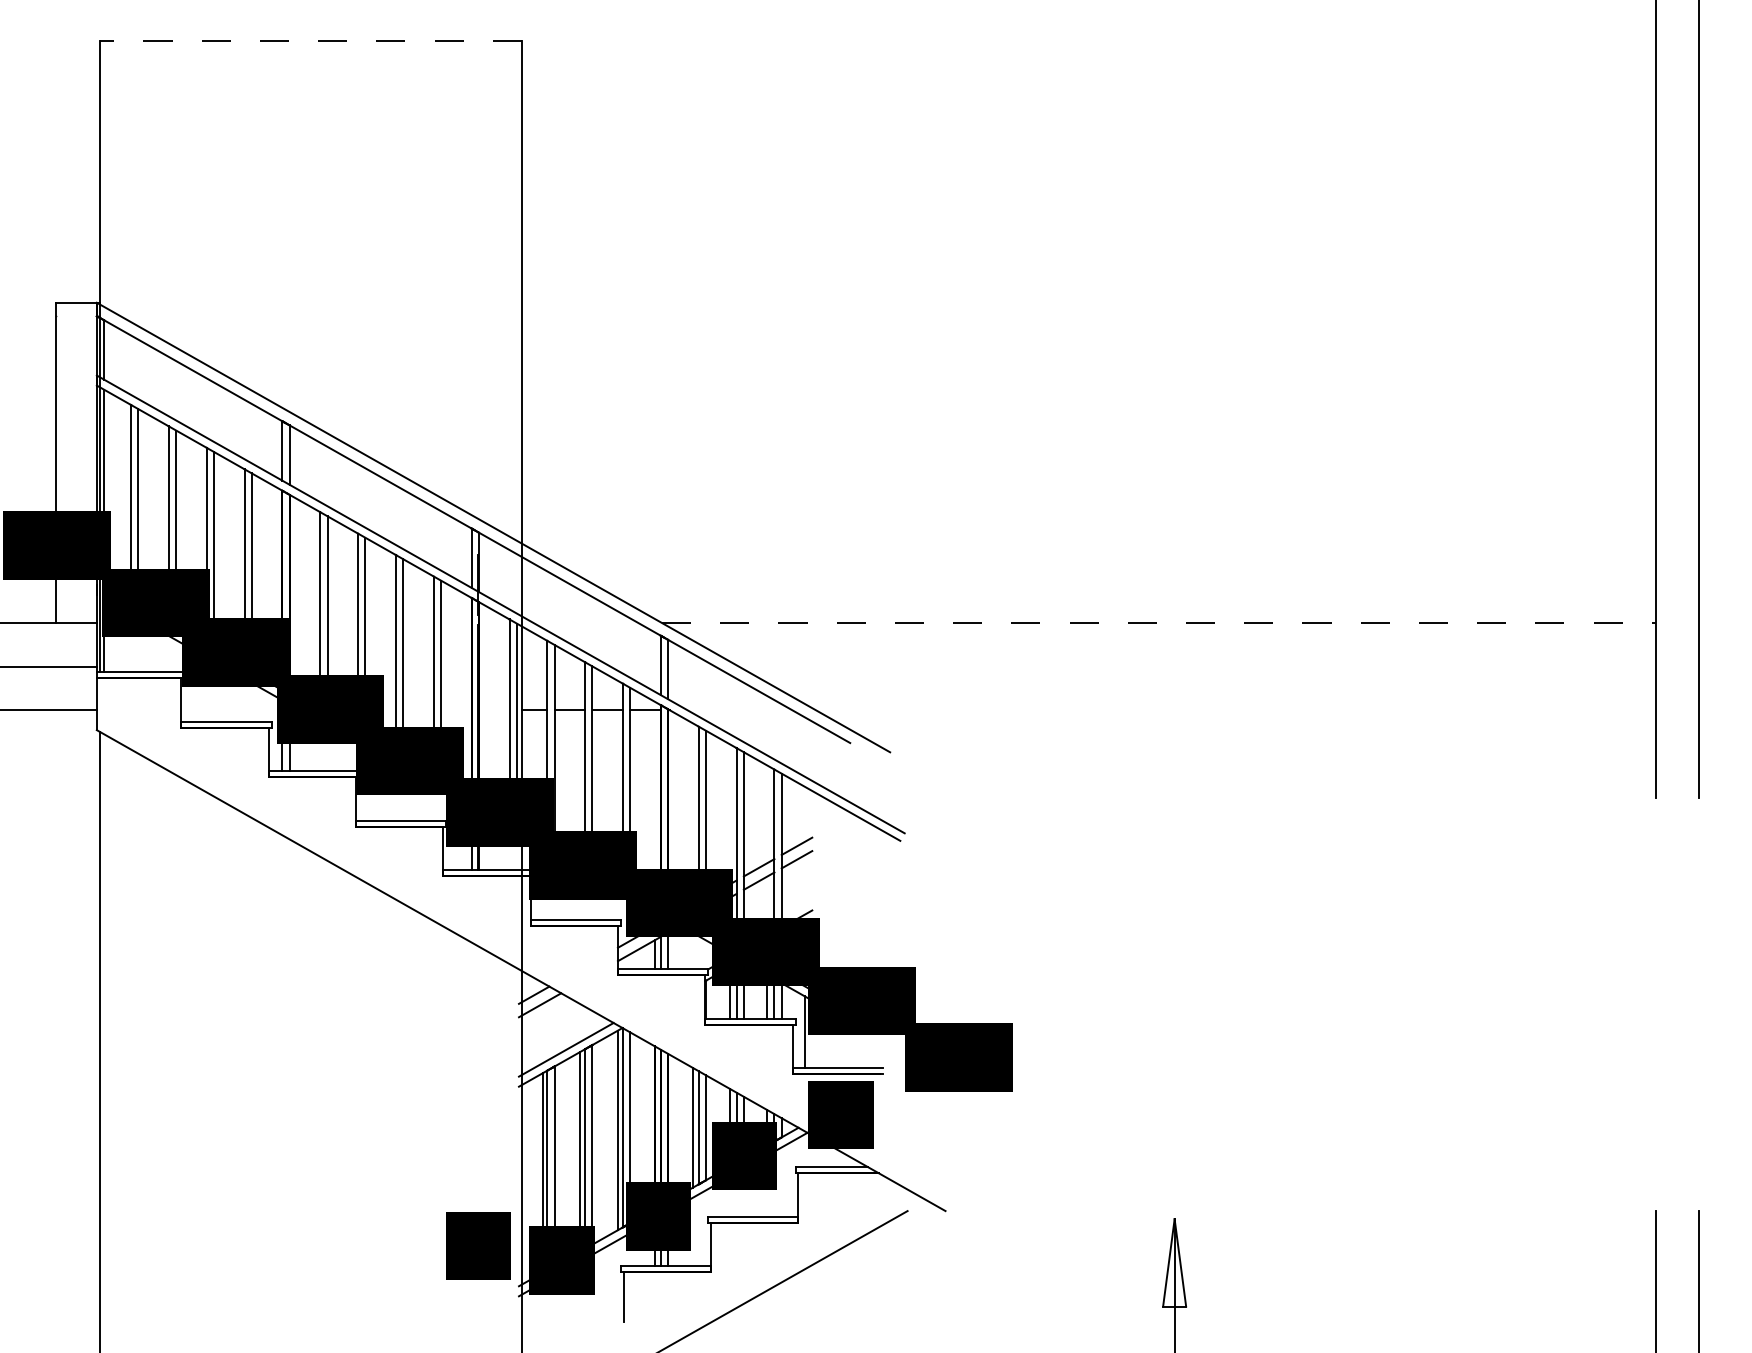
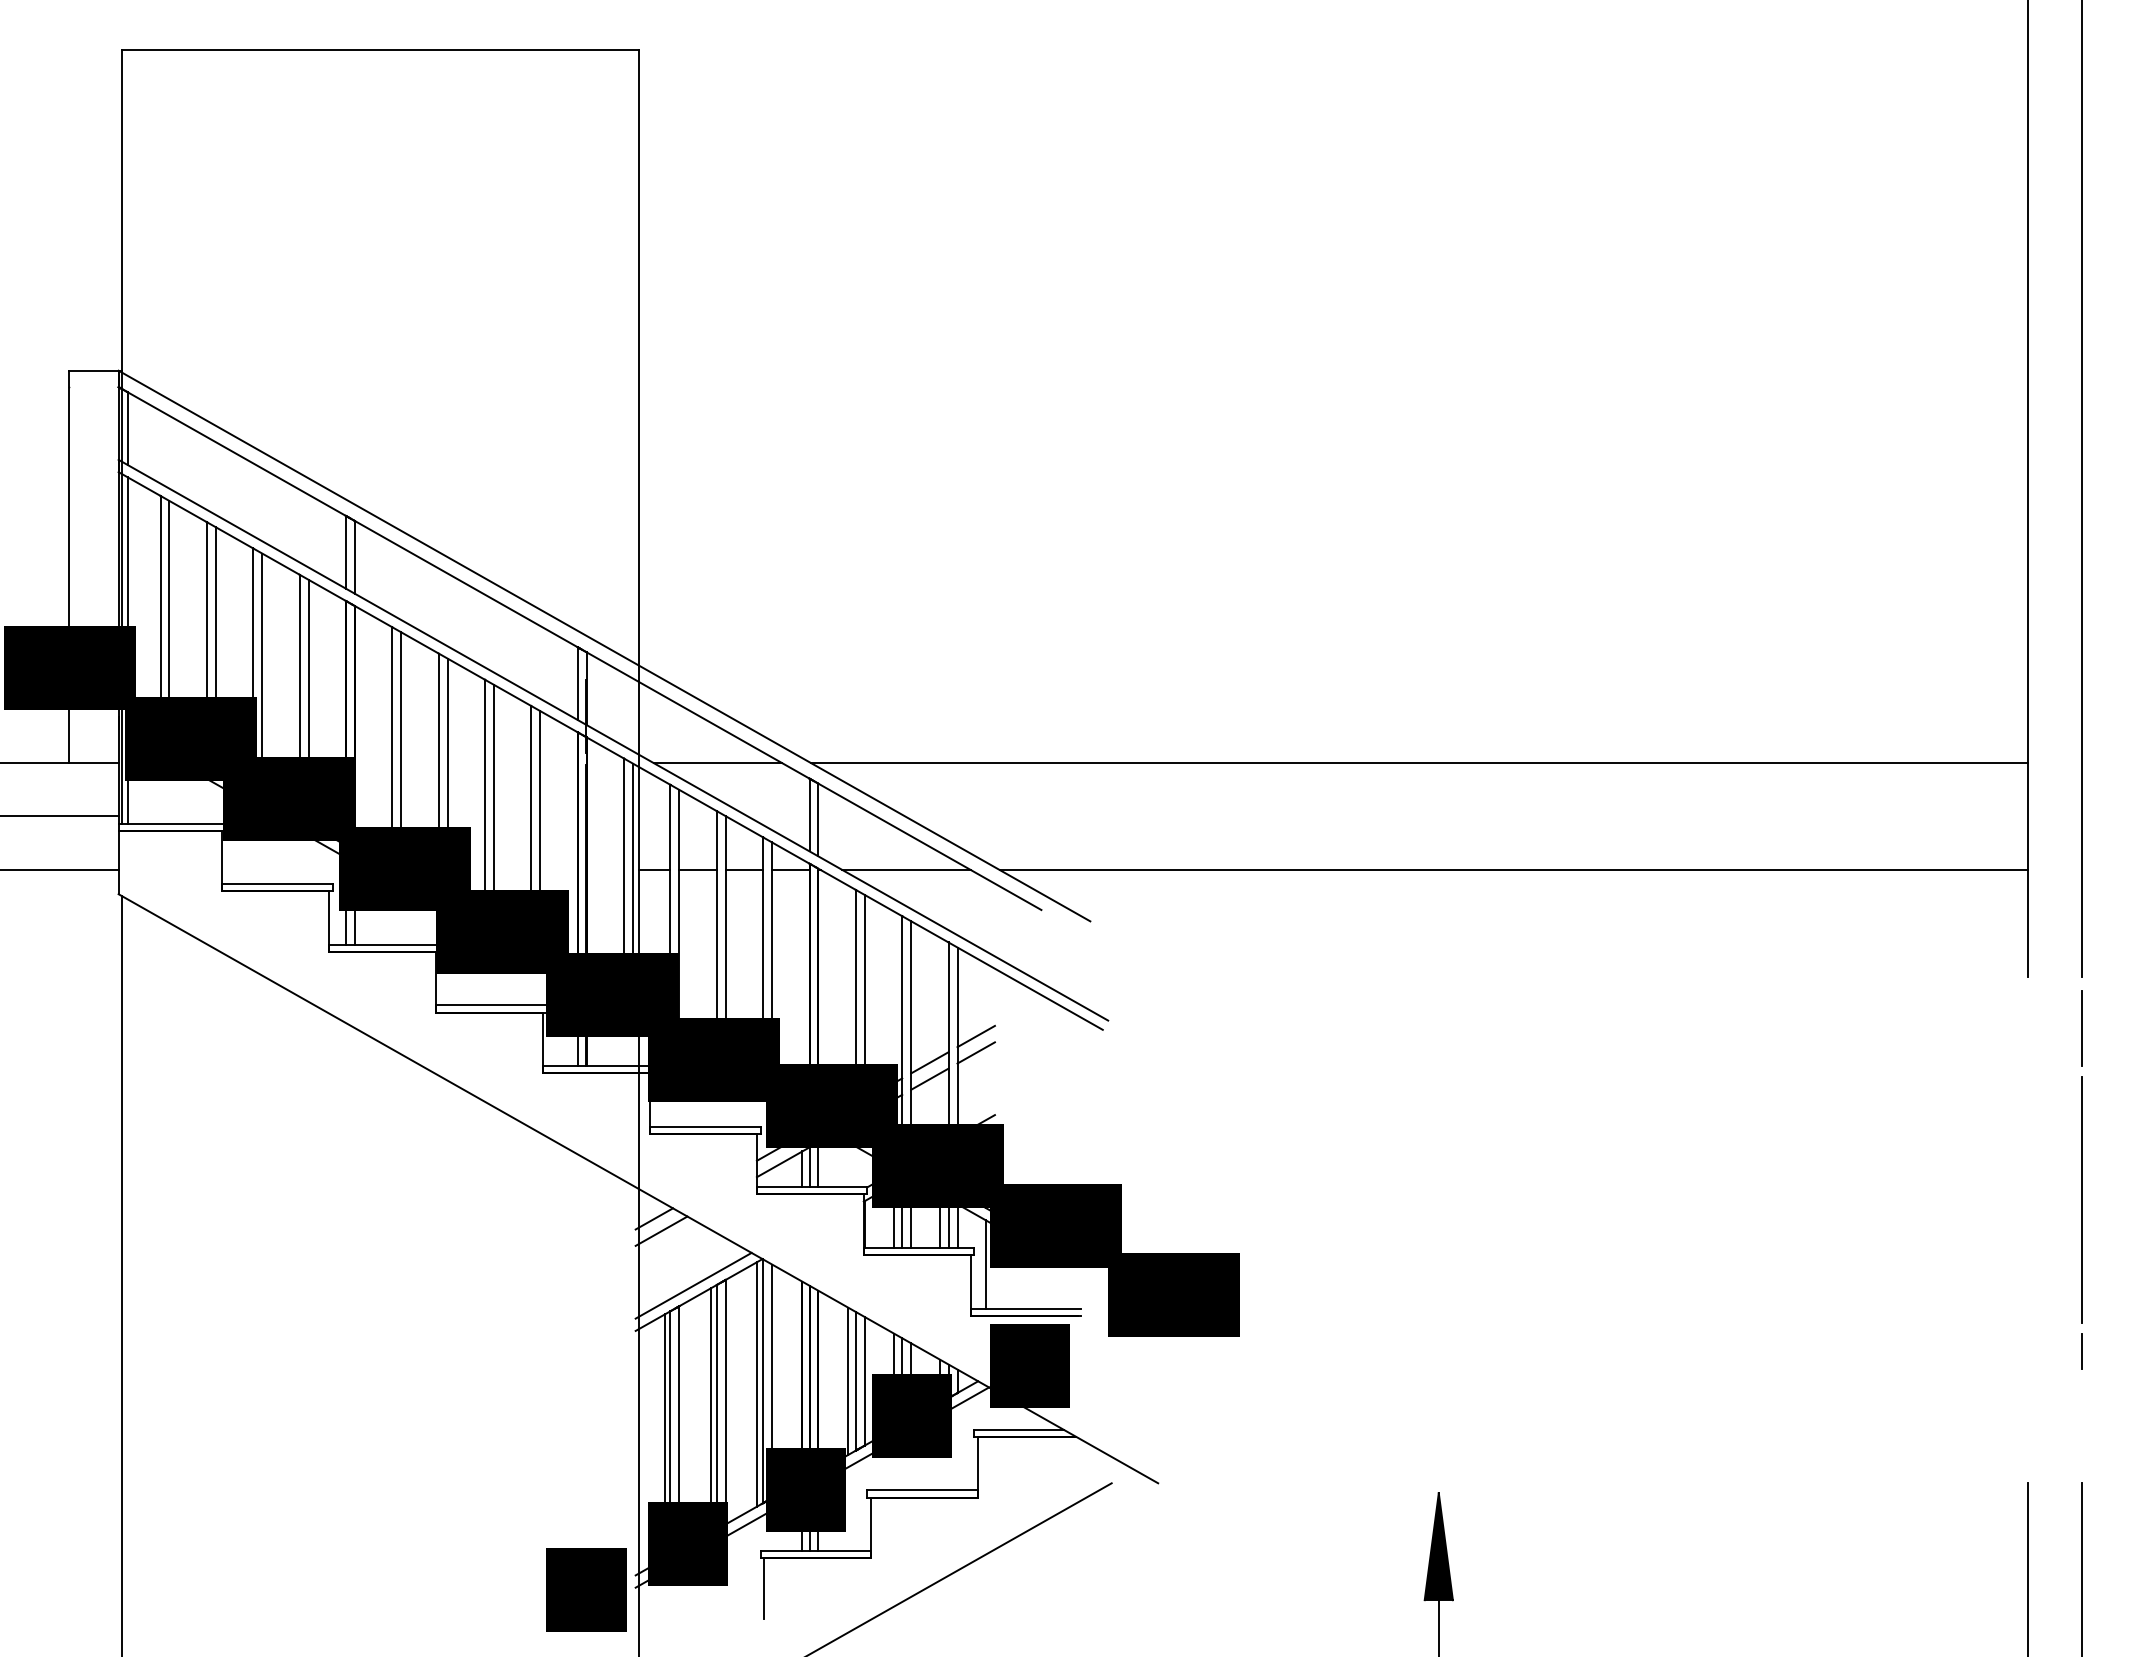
line: (310, 40) -> (380, 49), dashed -> solid
line: (585, 622) -> (717, 762), added
line: (1158, 622) -> (1419, 762), dashed -> solid
line: (740, 709) -> (906, 869), added
line: (1235, 709) -> (1513, 869), added
line: (1699, 839) -> (2081, 1028), added
line: (1699, 979) -> (2081, 1199), added
line: (1699, 1103) -> (2081, 1351), added
text: (478, 1245) -> (586, 1589), moved
fill: (1174, 1262) -> (1438, 1546), added

